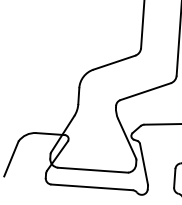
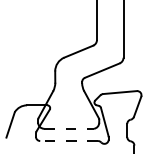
line: (93, 169) -> (69, 128), solid -> dashed
line: (92, 188) -> (69, 141), solid -> dashed

